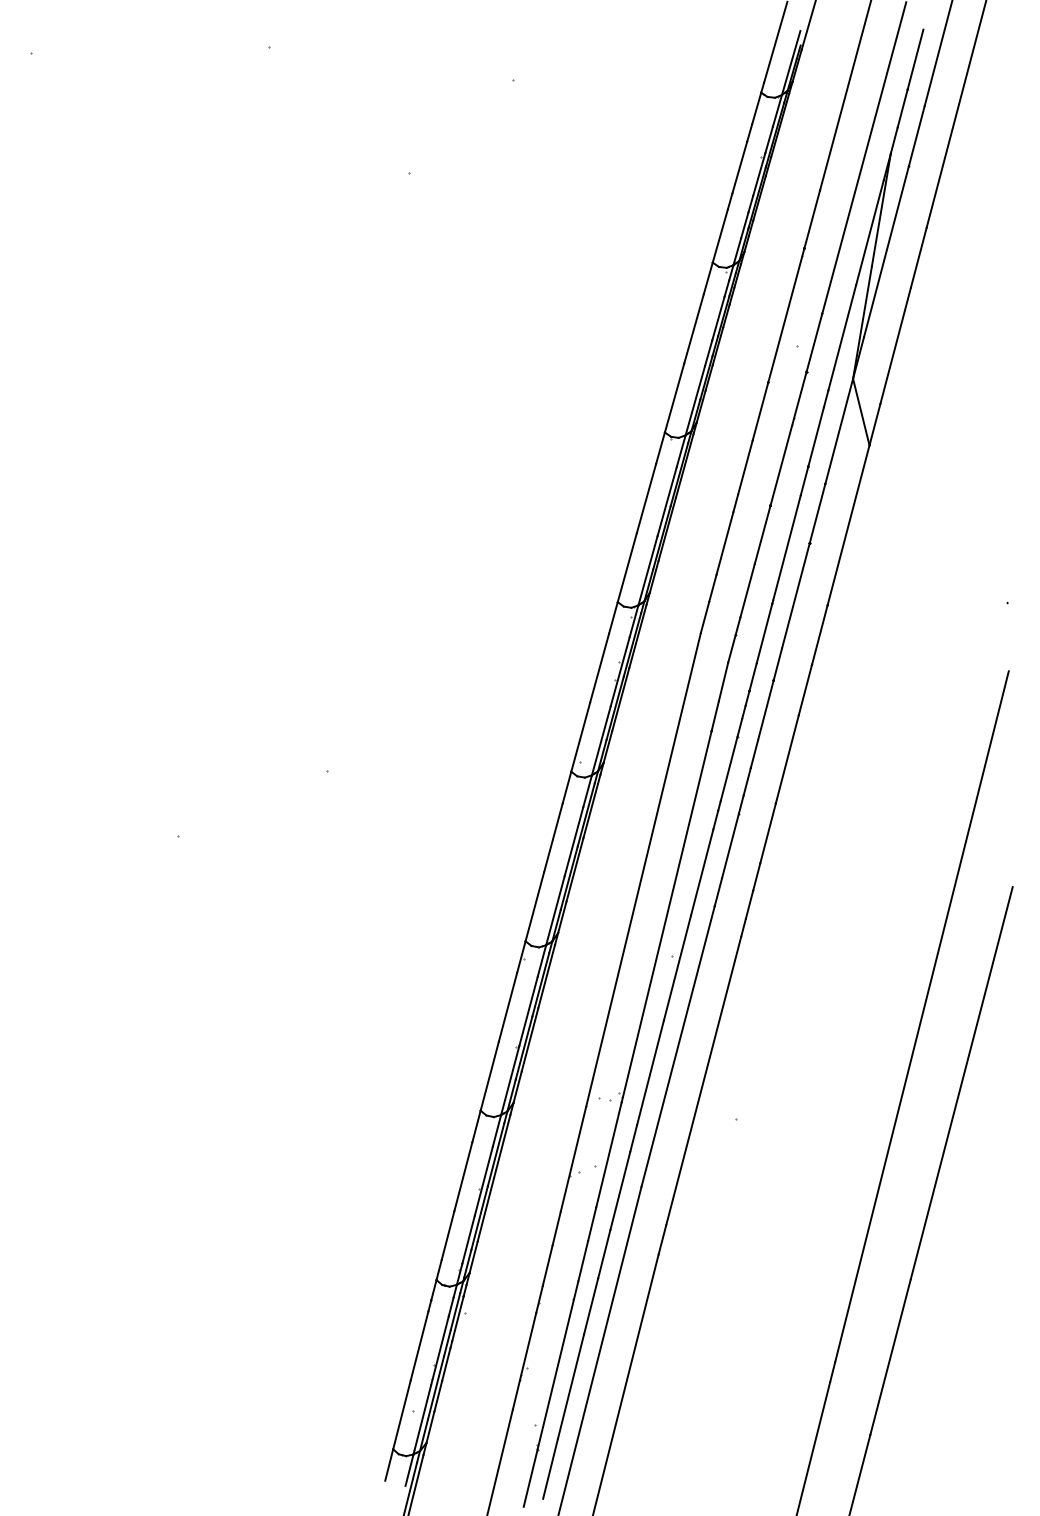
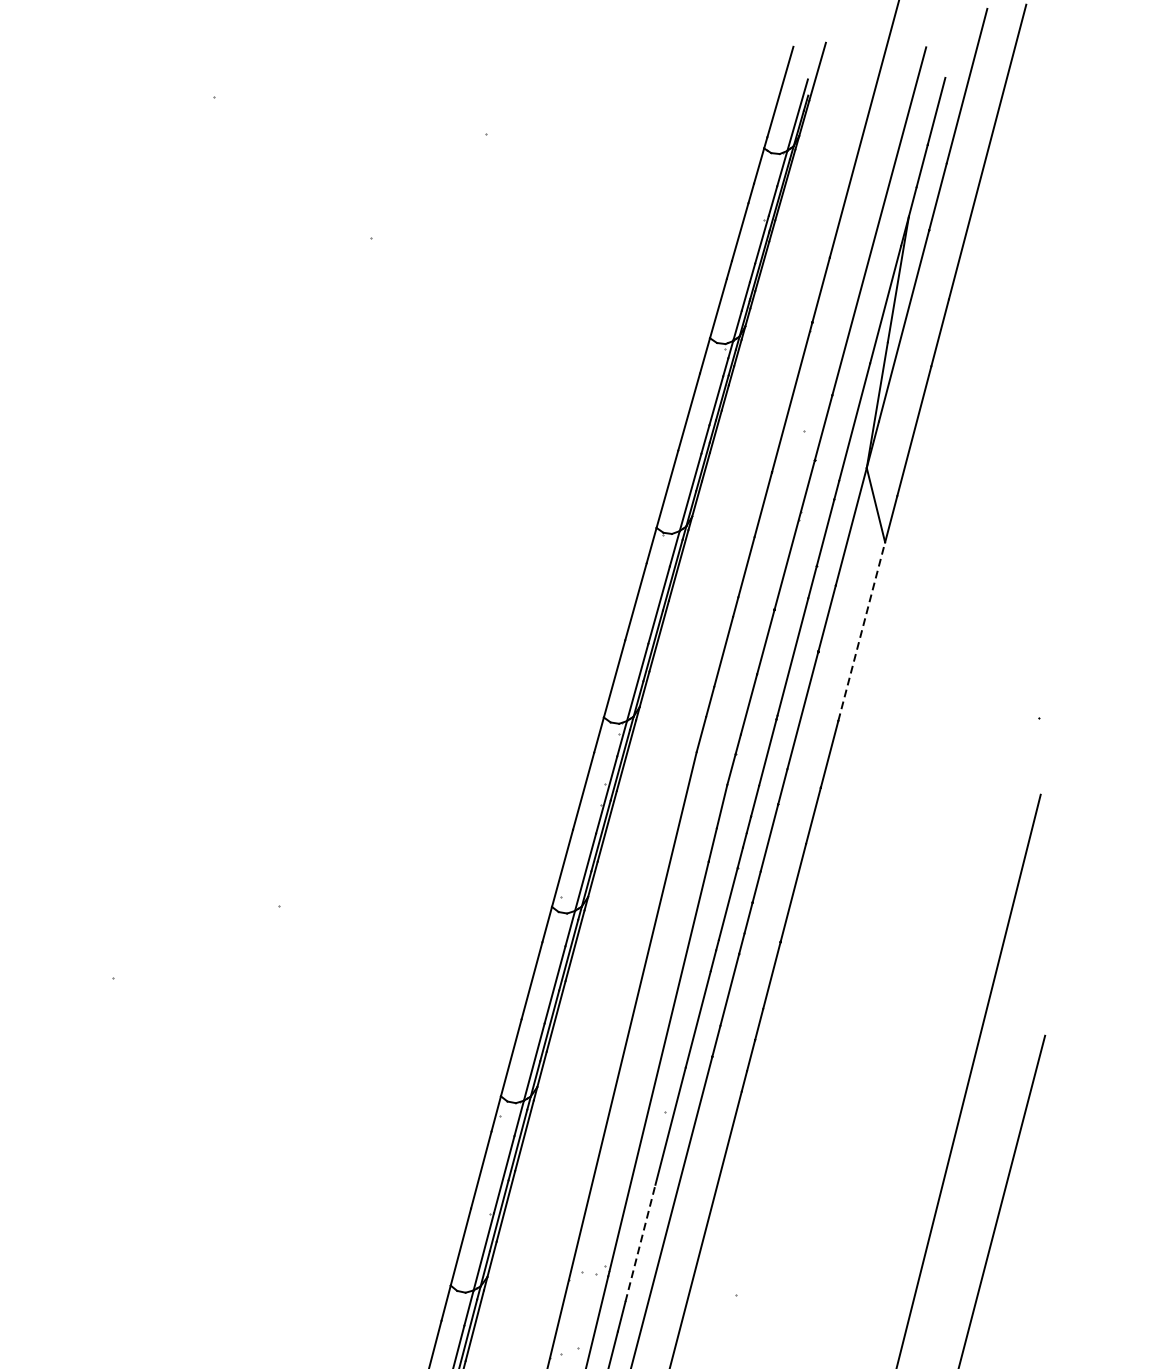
line: (848, 525) -> (861, 631), solid -> dashed
line: (650, 1072) -> (640, 1242), solid -> dashed

